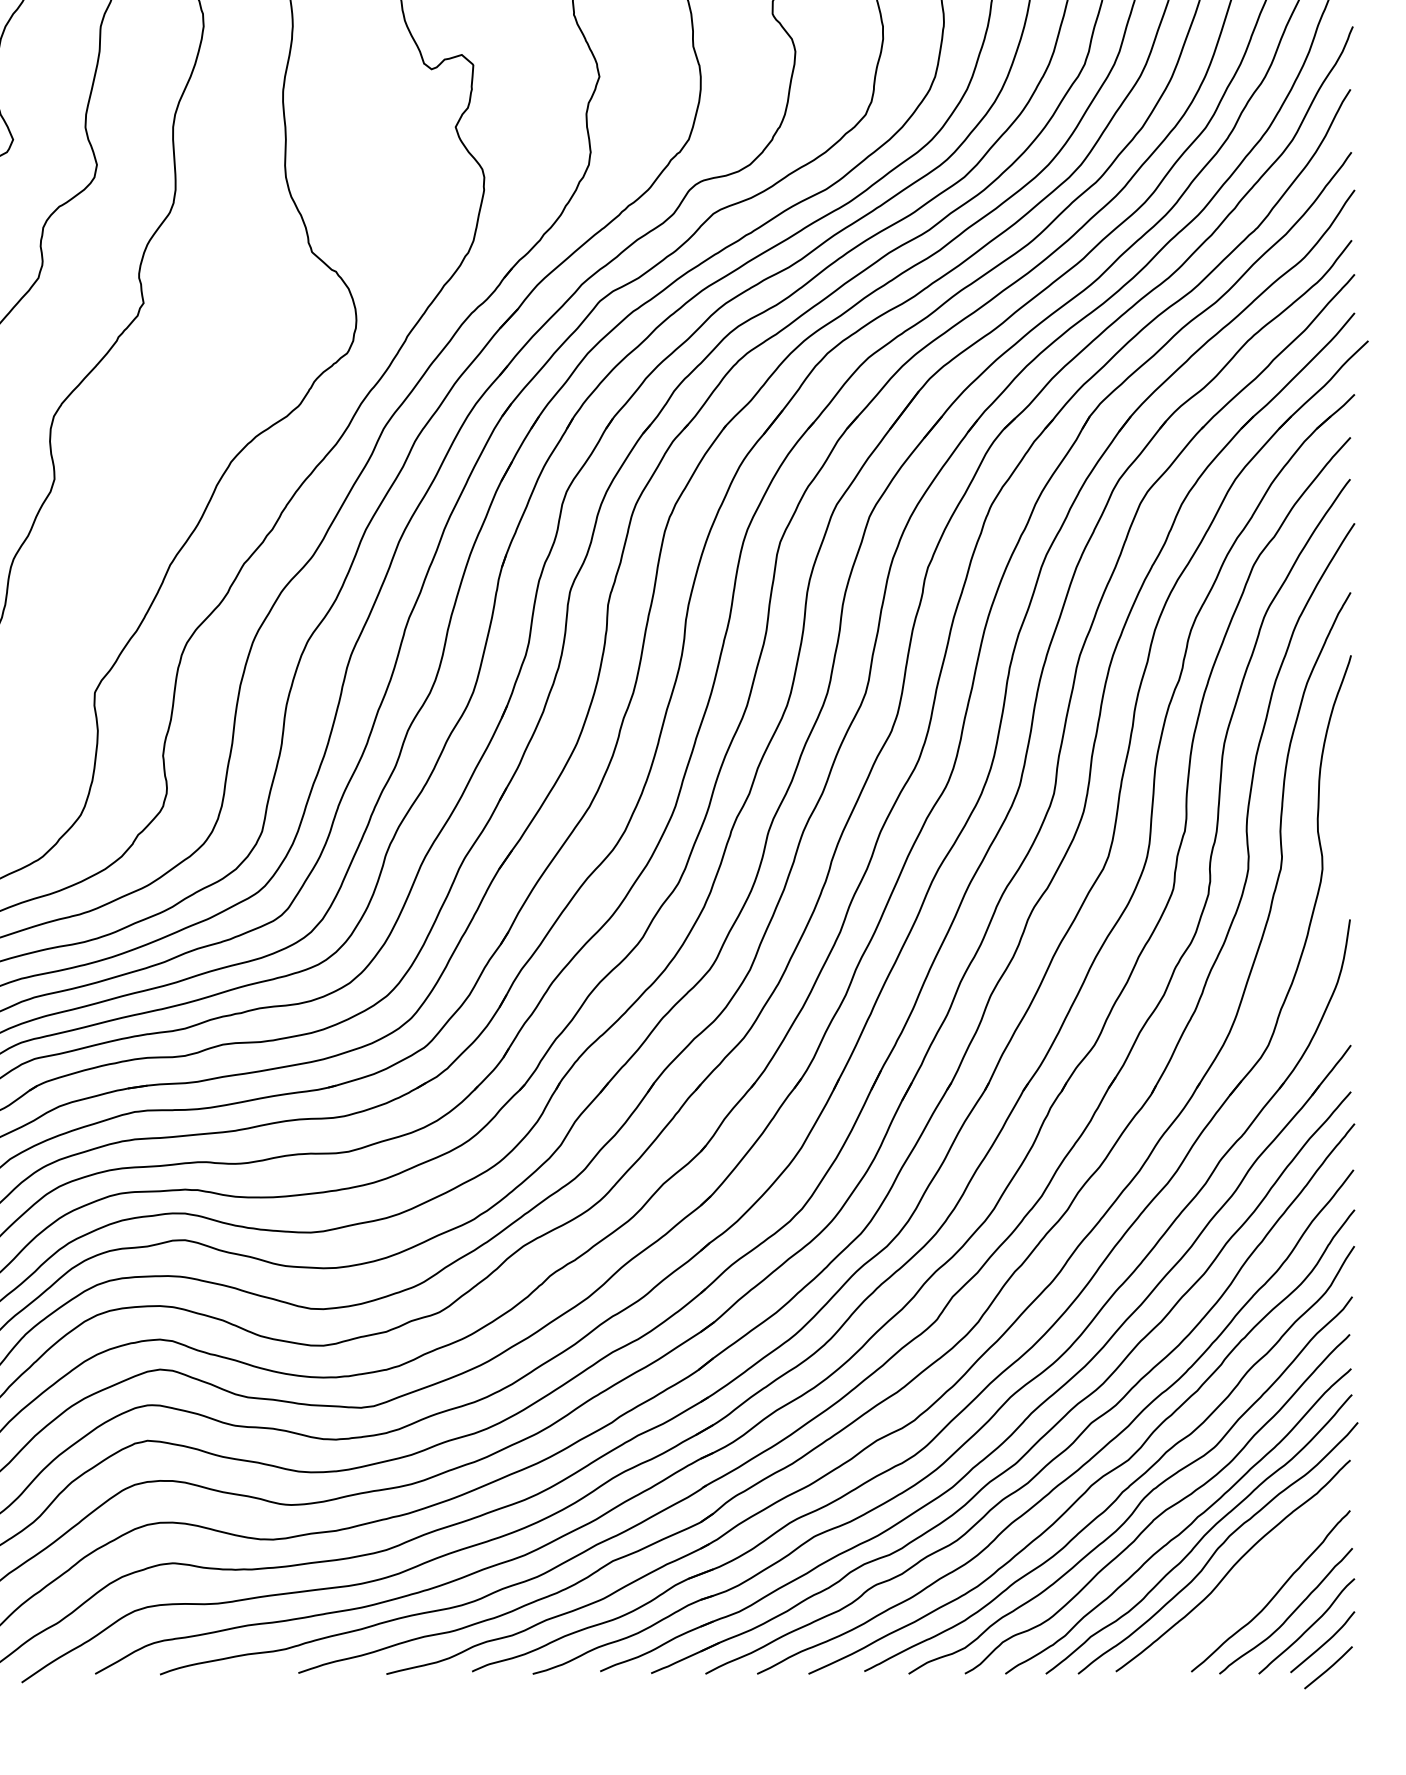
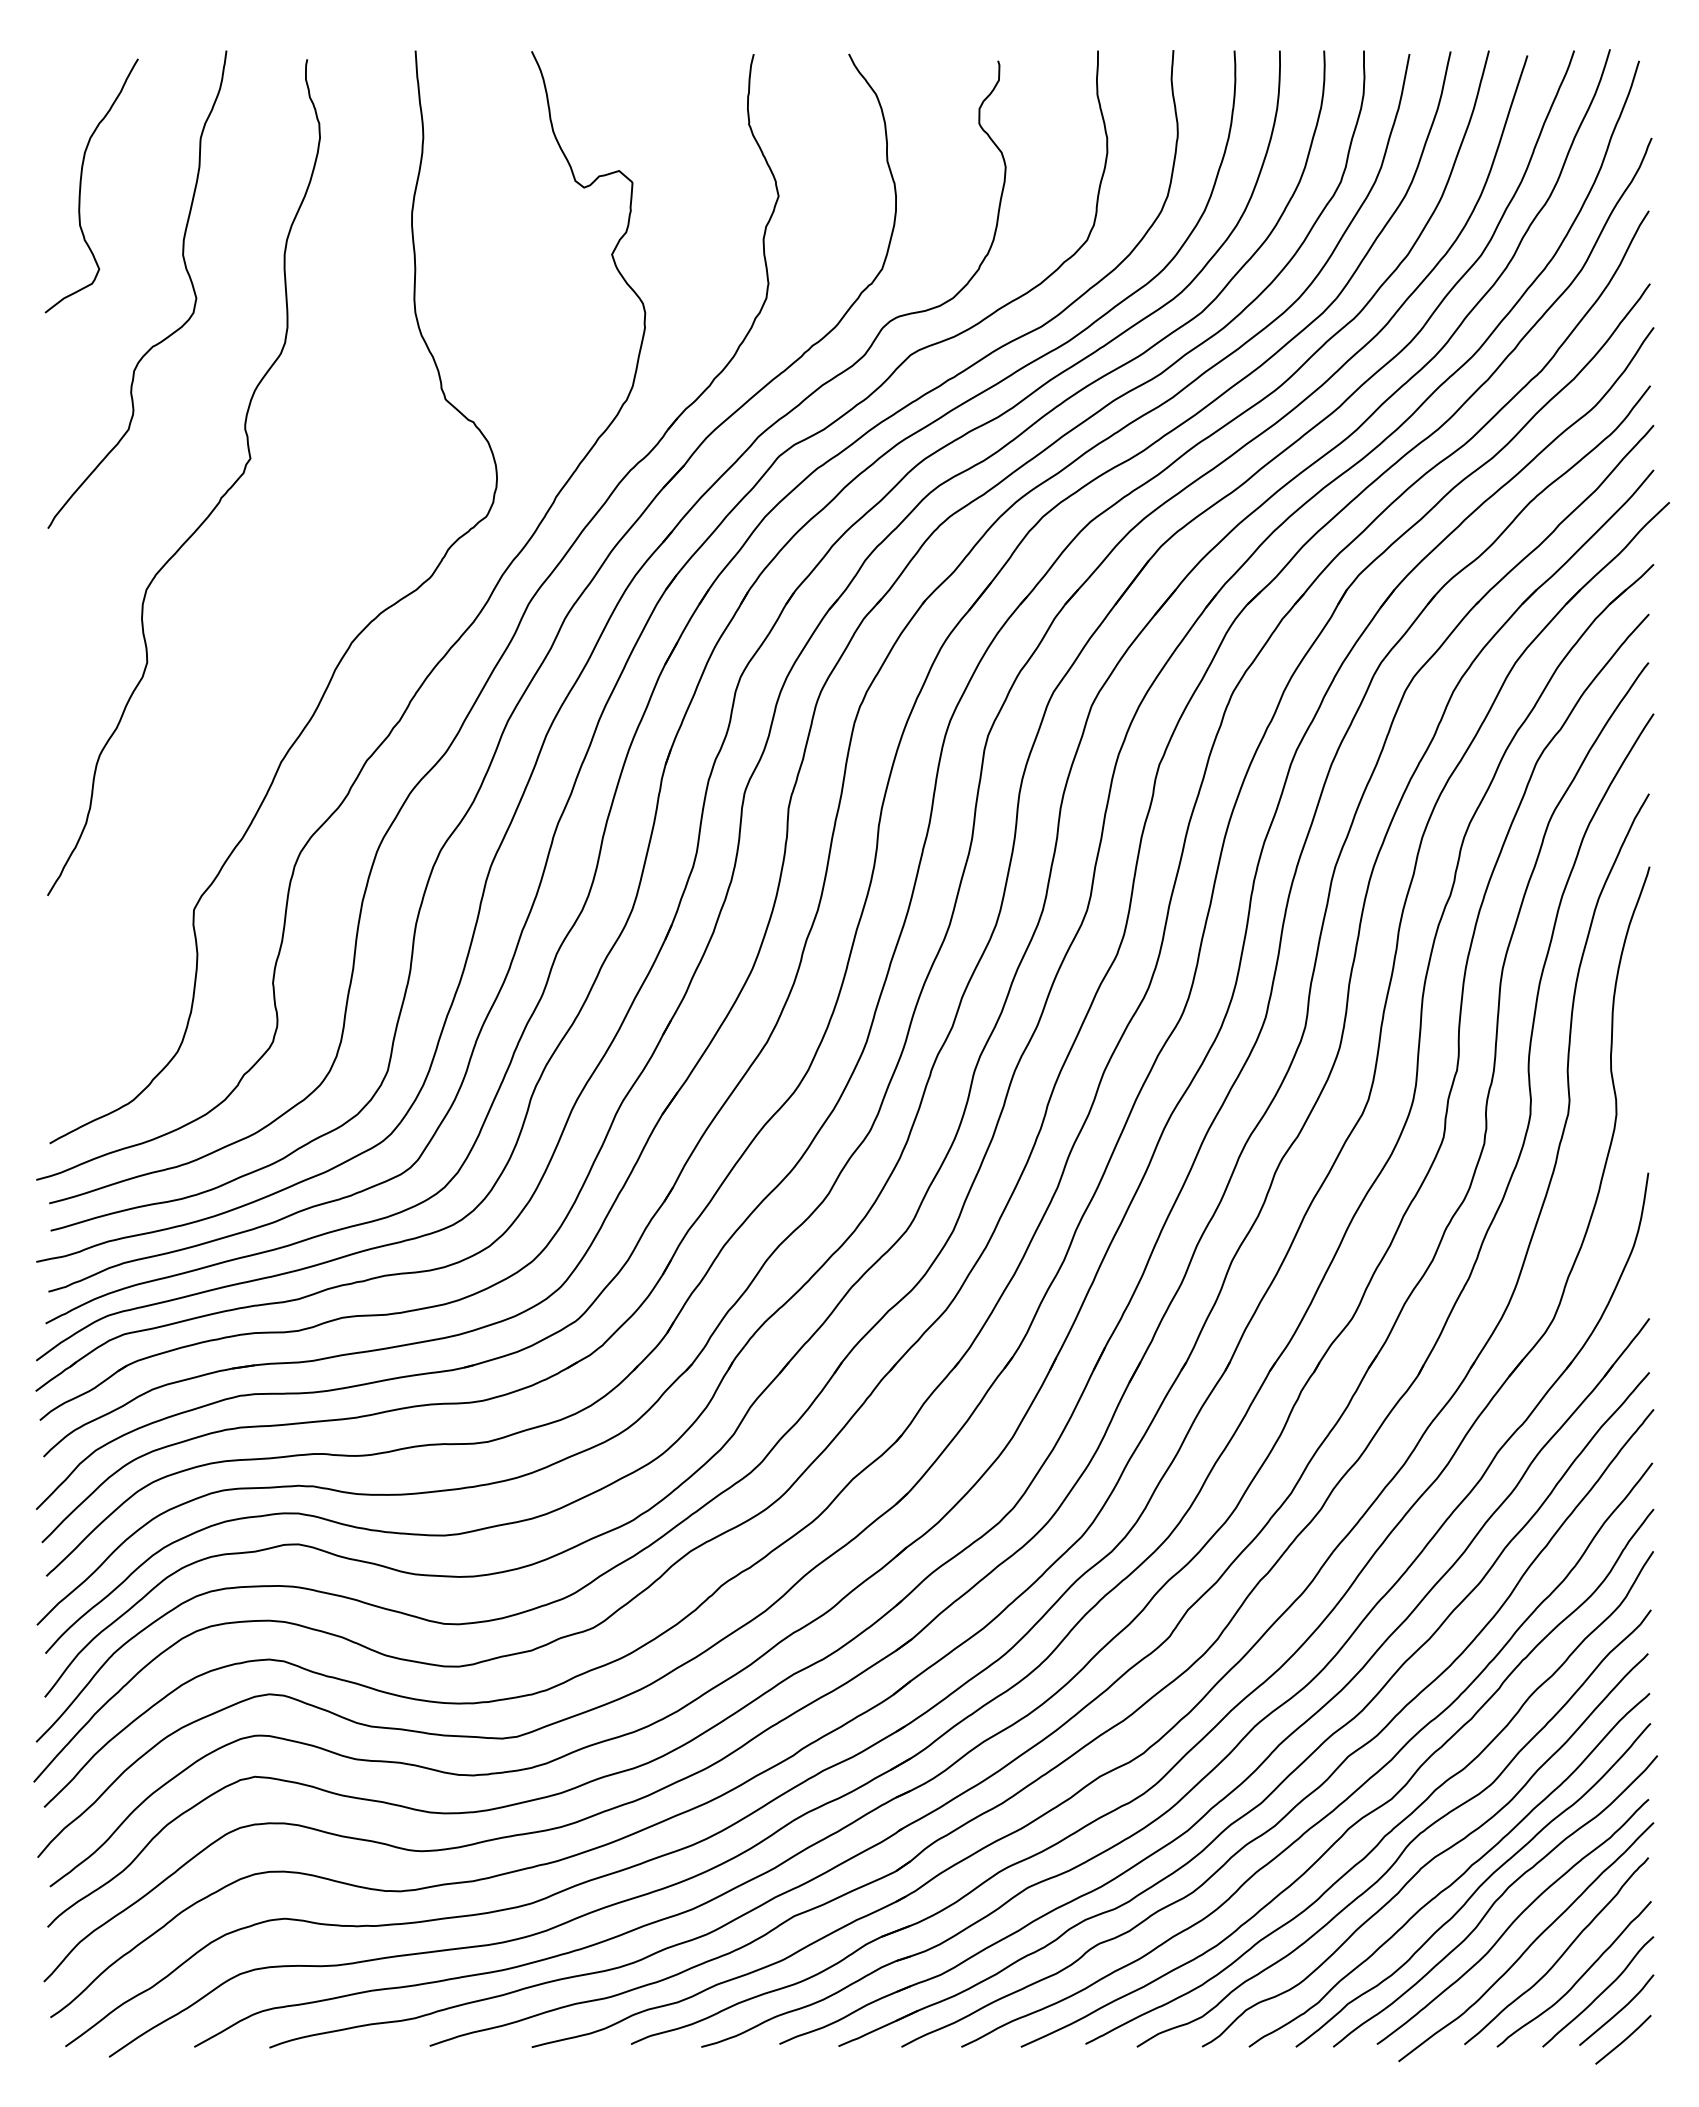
curve: (1248, 1584) -> (1530, 1943), added

